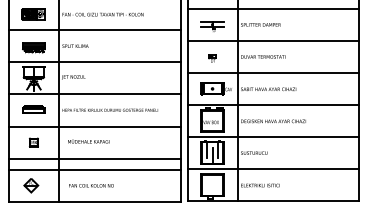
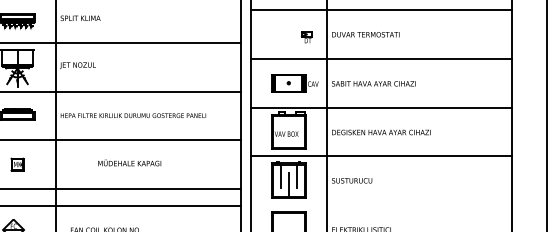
part: (212, 58) -> (306, 37), moved
text: (88, 141) -> (129, 163), moved
line: (273, 169) -> (381, 205), removed

